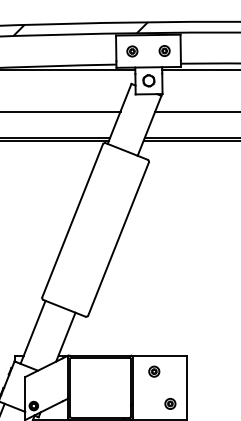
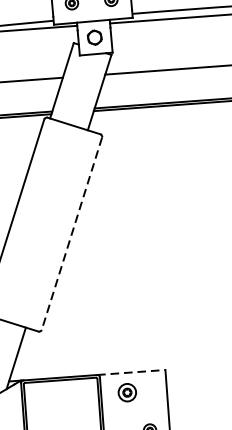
line: (118, 239) -> (71, 234), solid -> dashed
line: (158, 355) -> (131, 372), solid -> dashed
part: (154, 371) -> (127, 392), size x1.4

